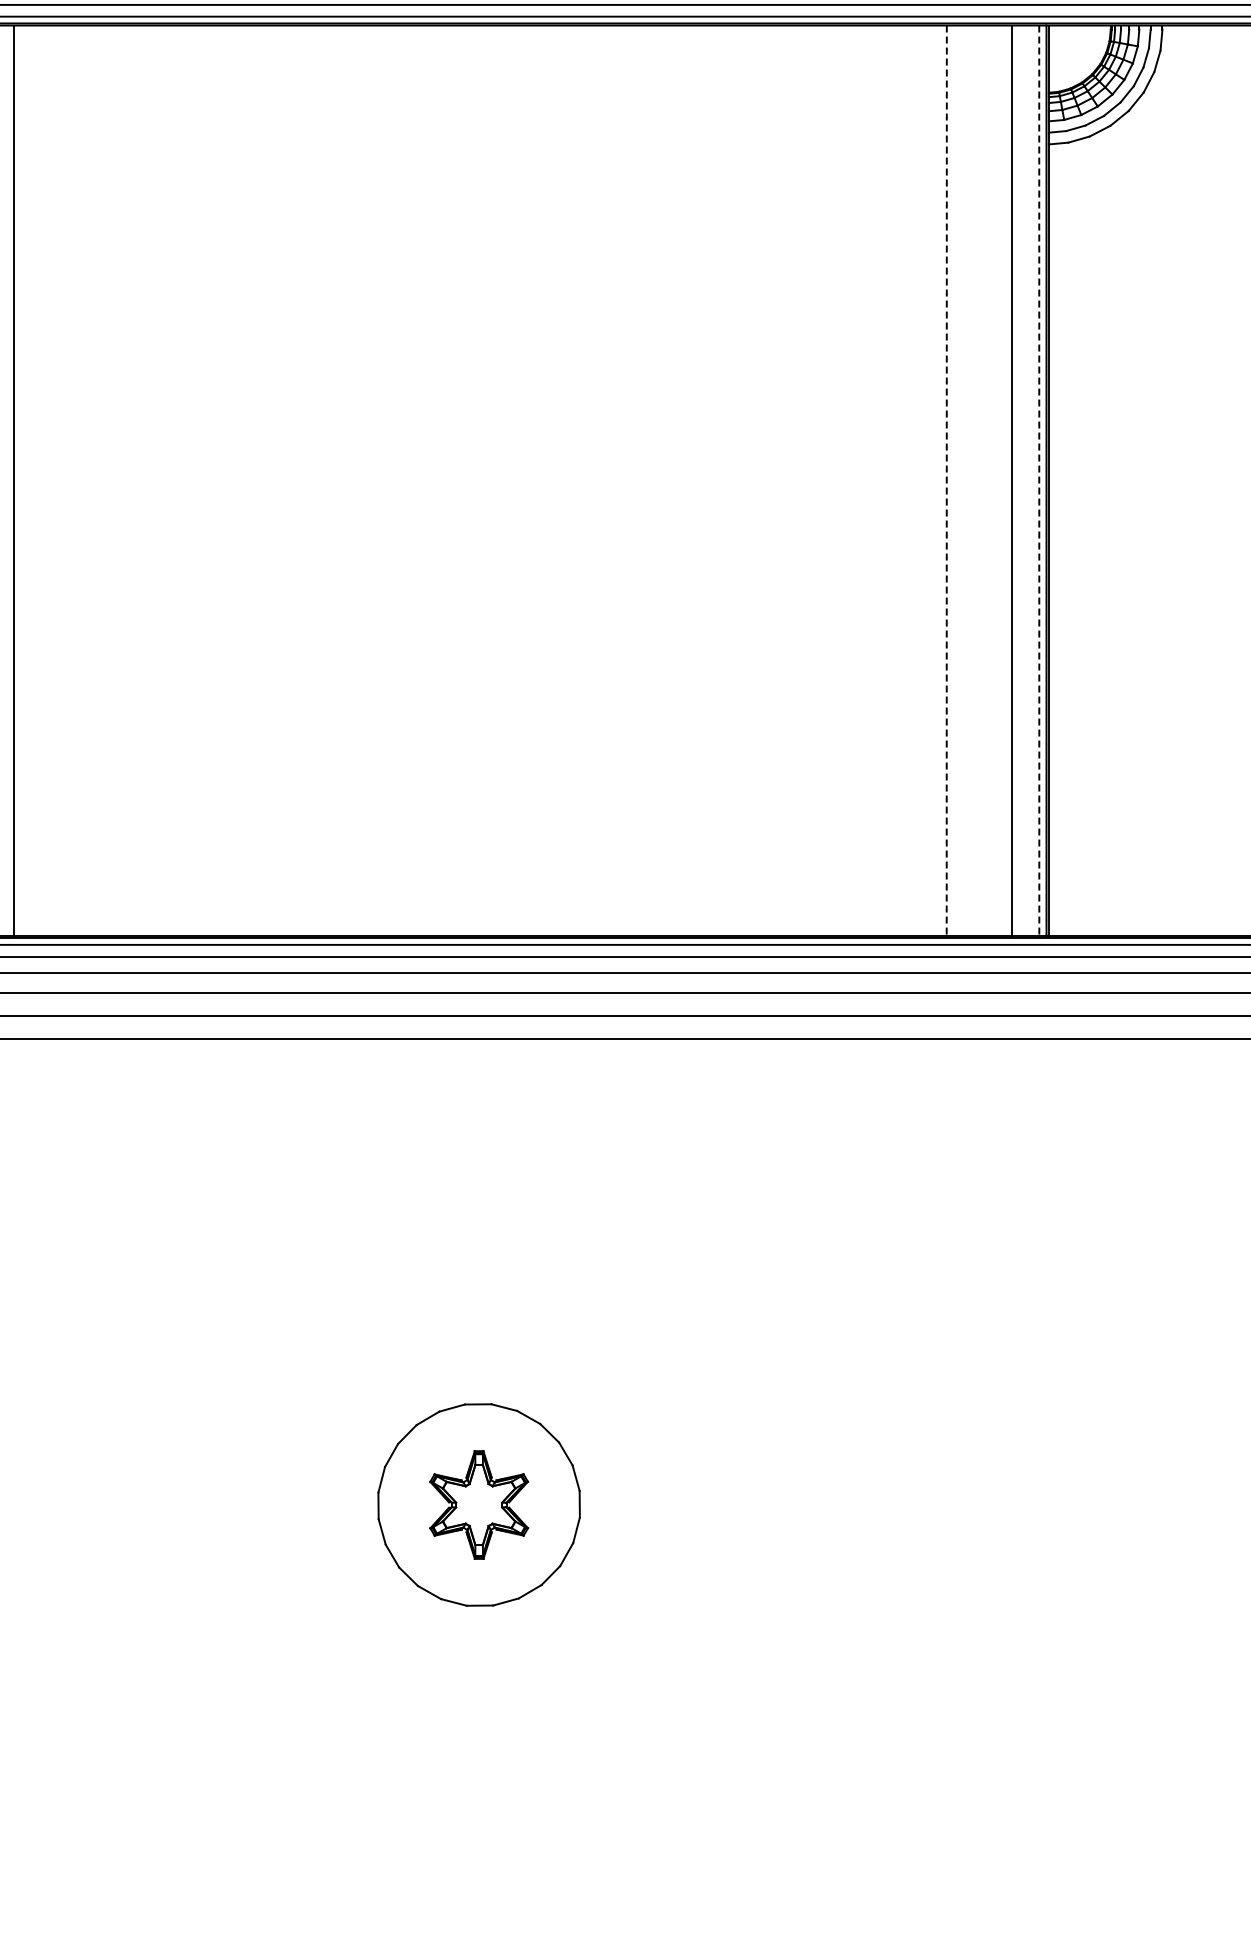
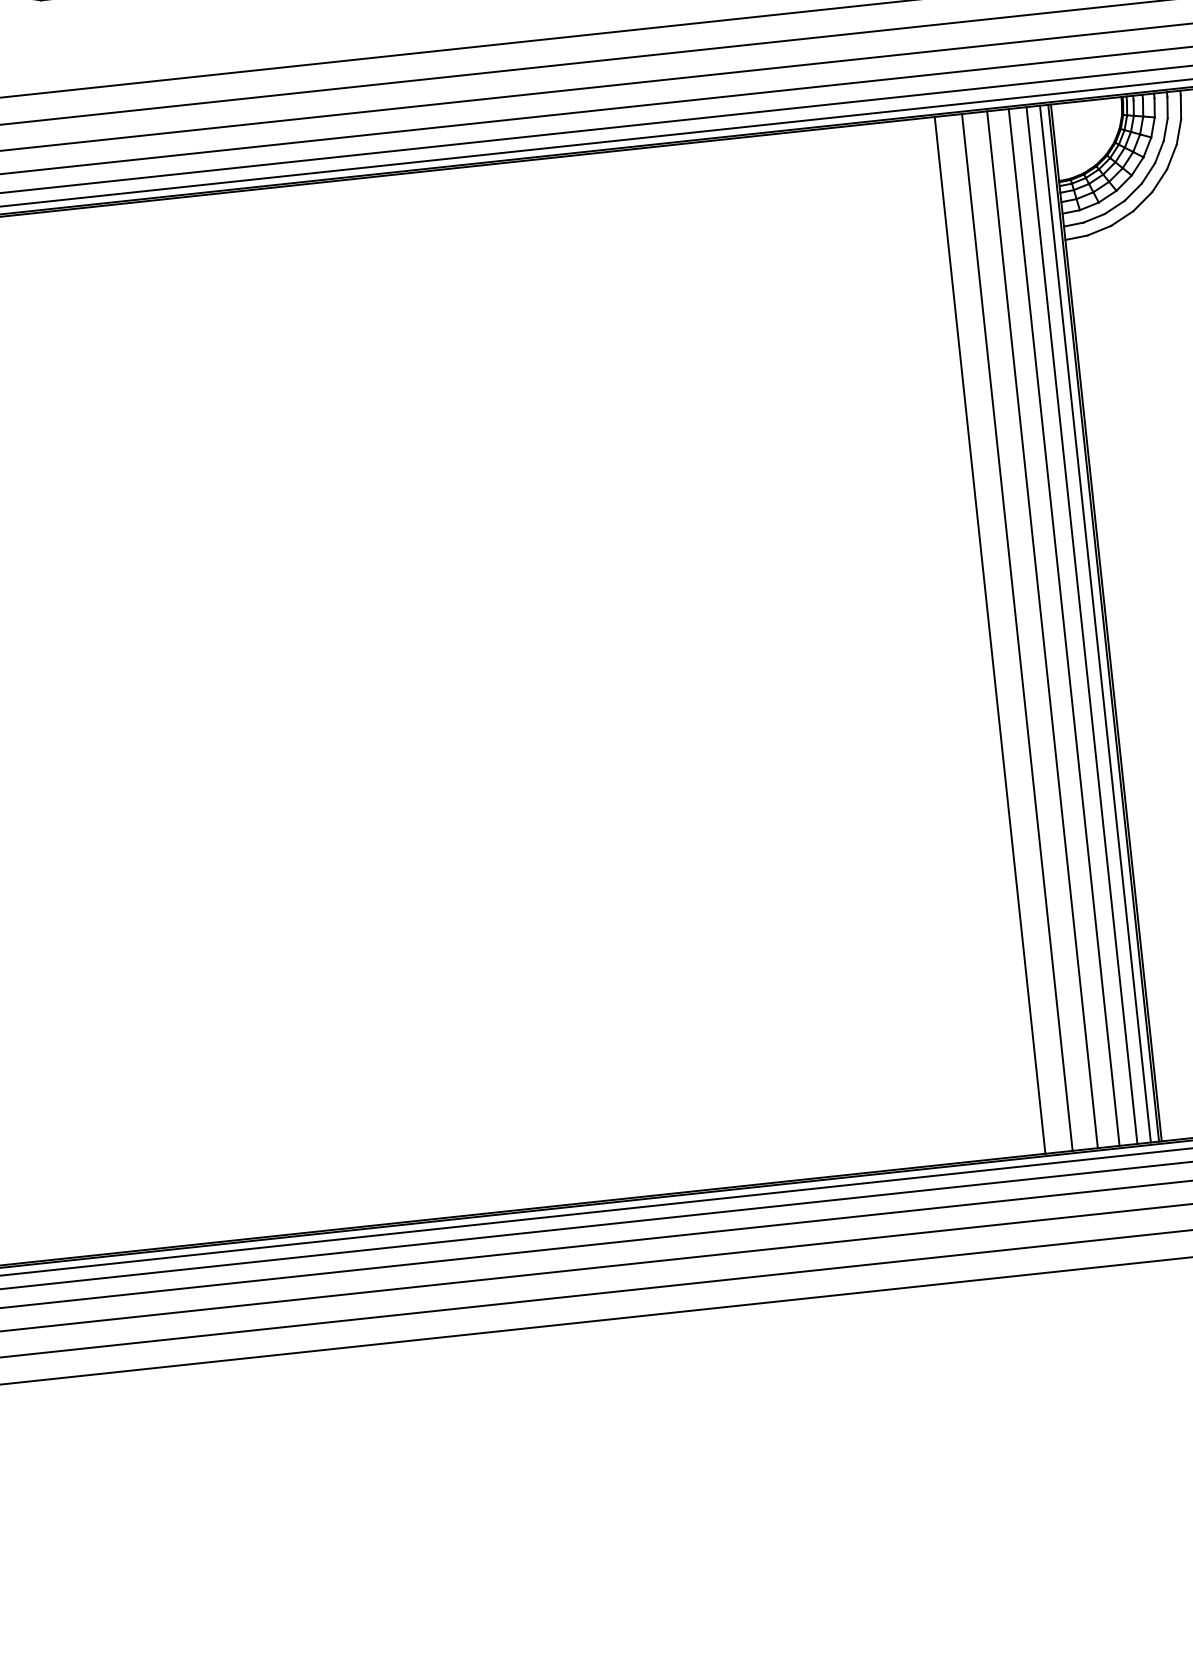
line: (970, 480) -> (1017, 632), added
line: (992, 480) -> (1042, 629), added
line: (1027, 480) -> (1081, 625), added
line: (946, 481) -> (989, 636), dashed -> solid
line: (1039, 481) -> (1095, 624), dashed -> solid

